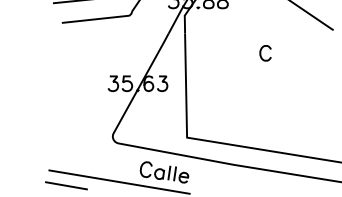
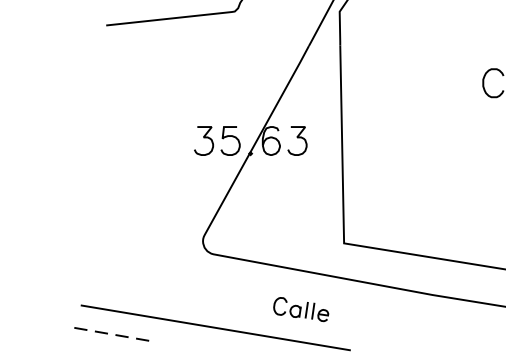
part: (164, 172) -> (301, 309), size x0.6
line: (66, 185) -> (114, 334), solid -> dashed

